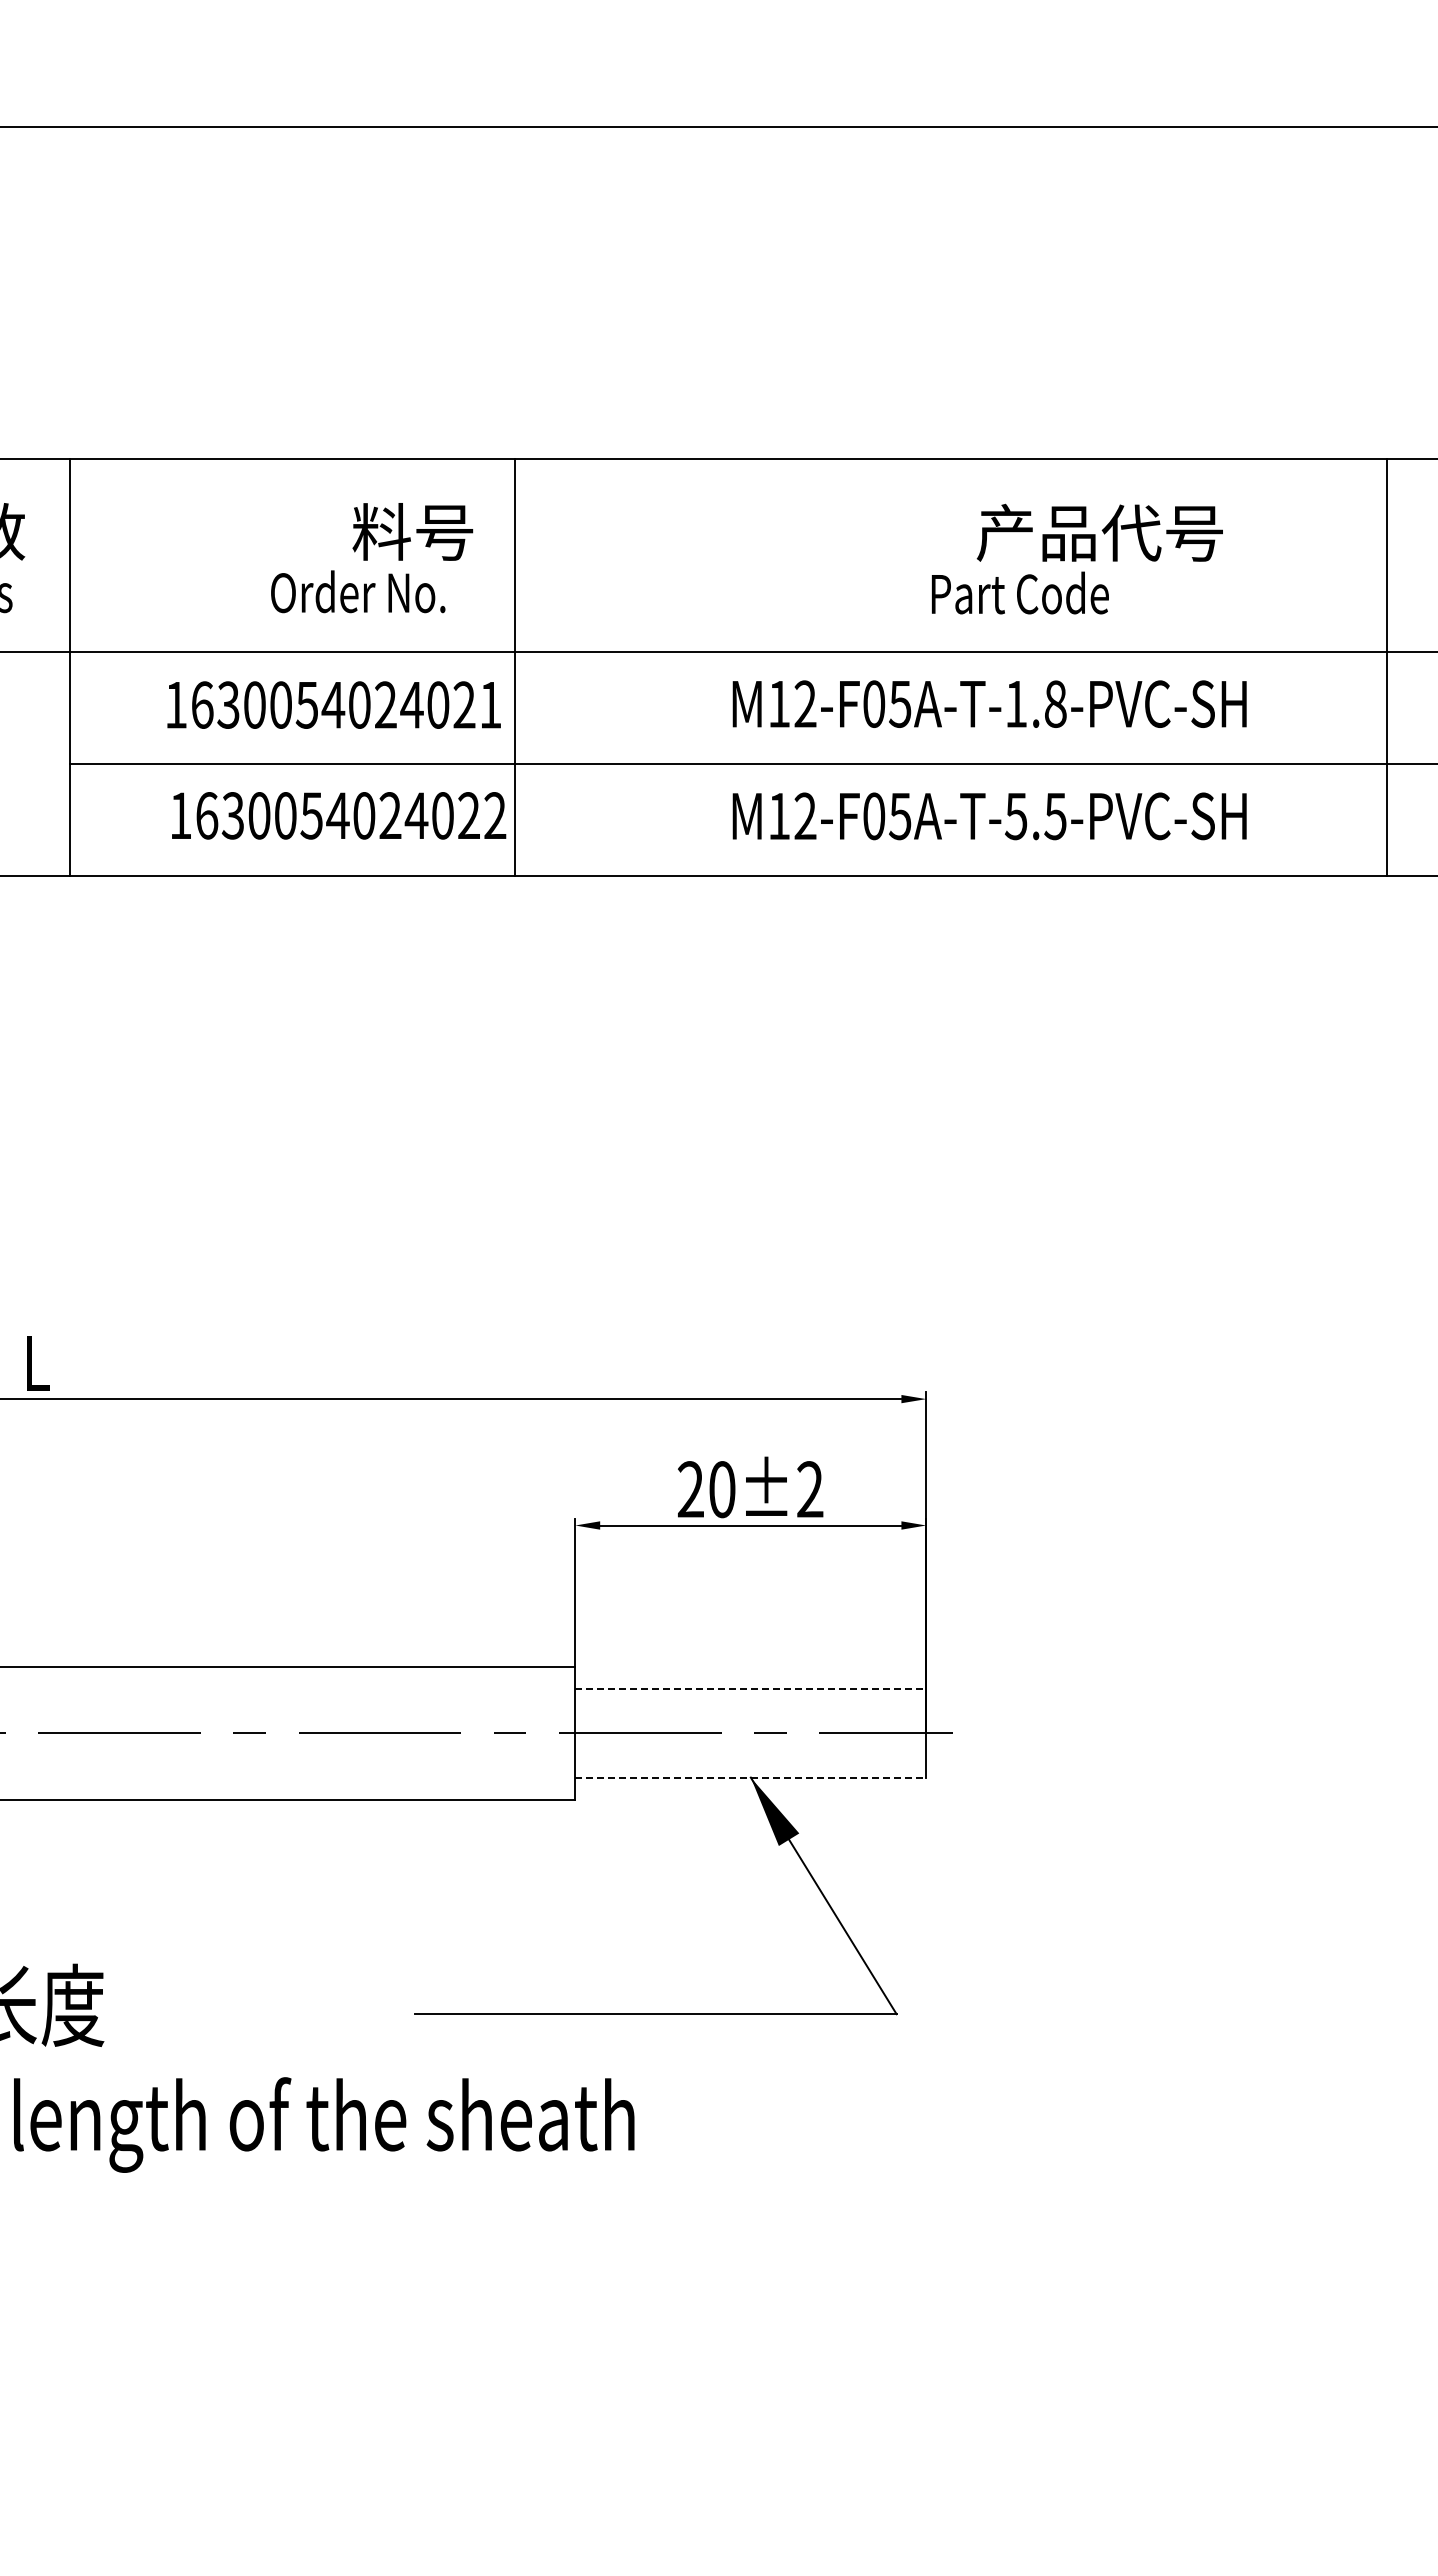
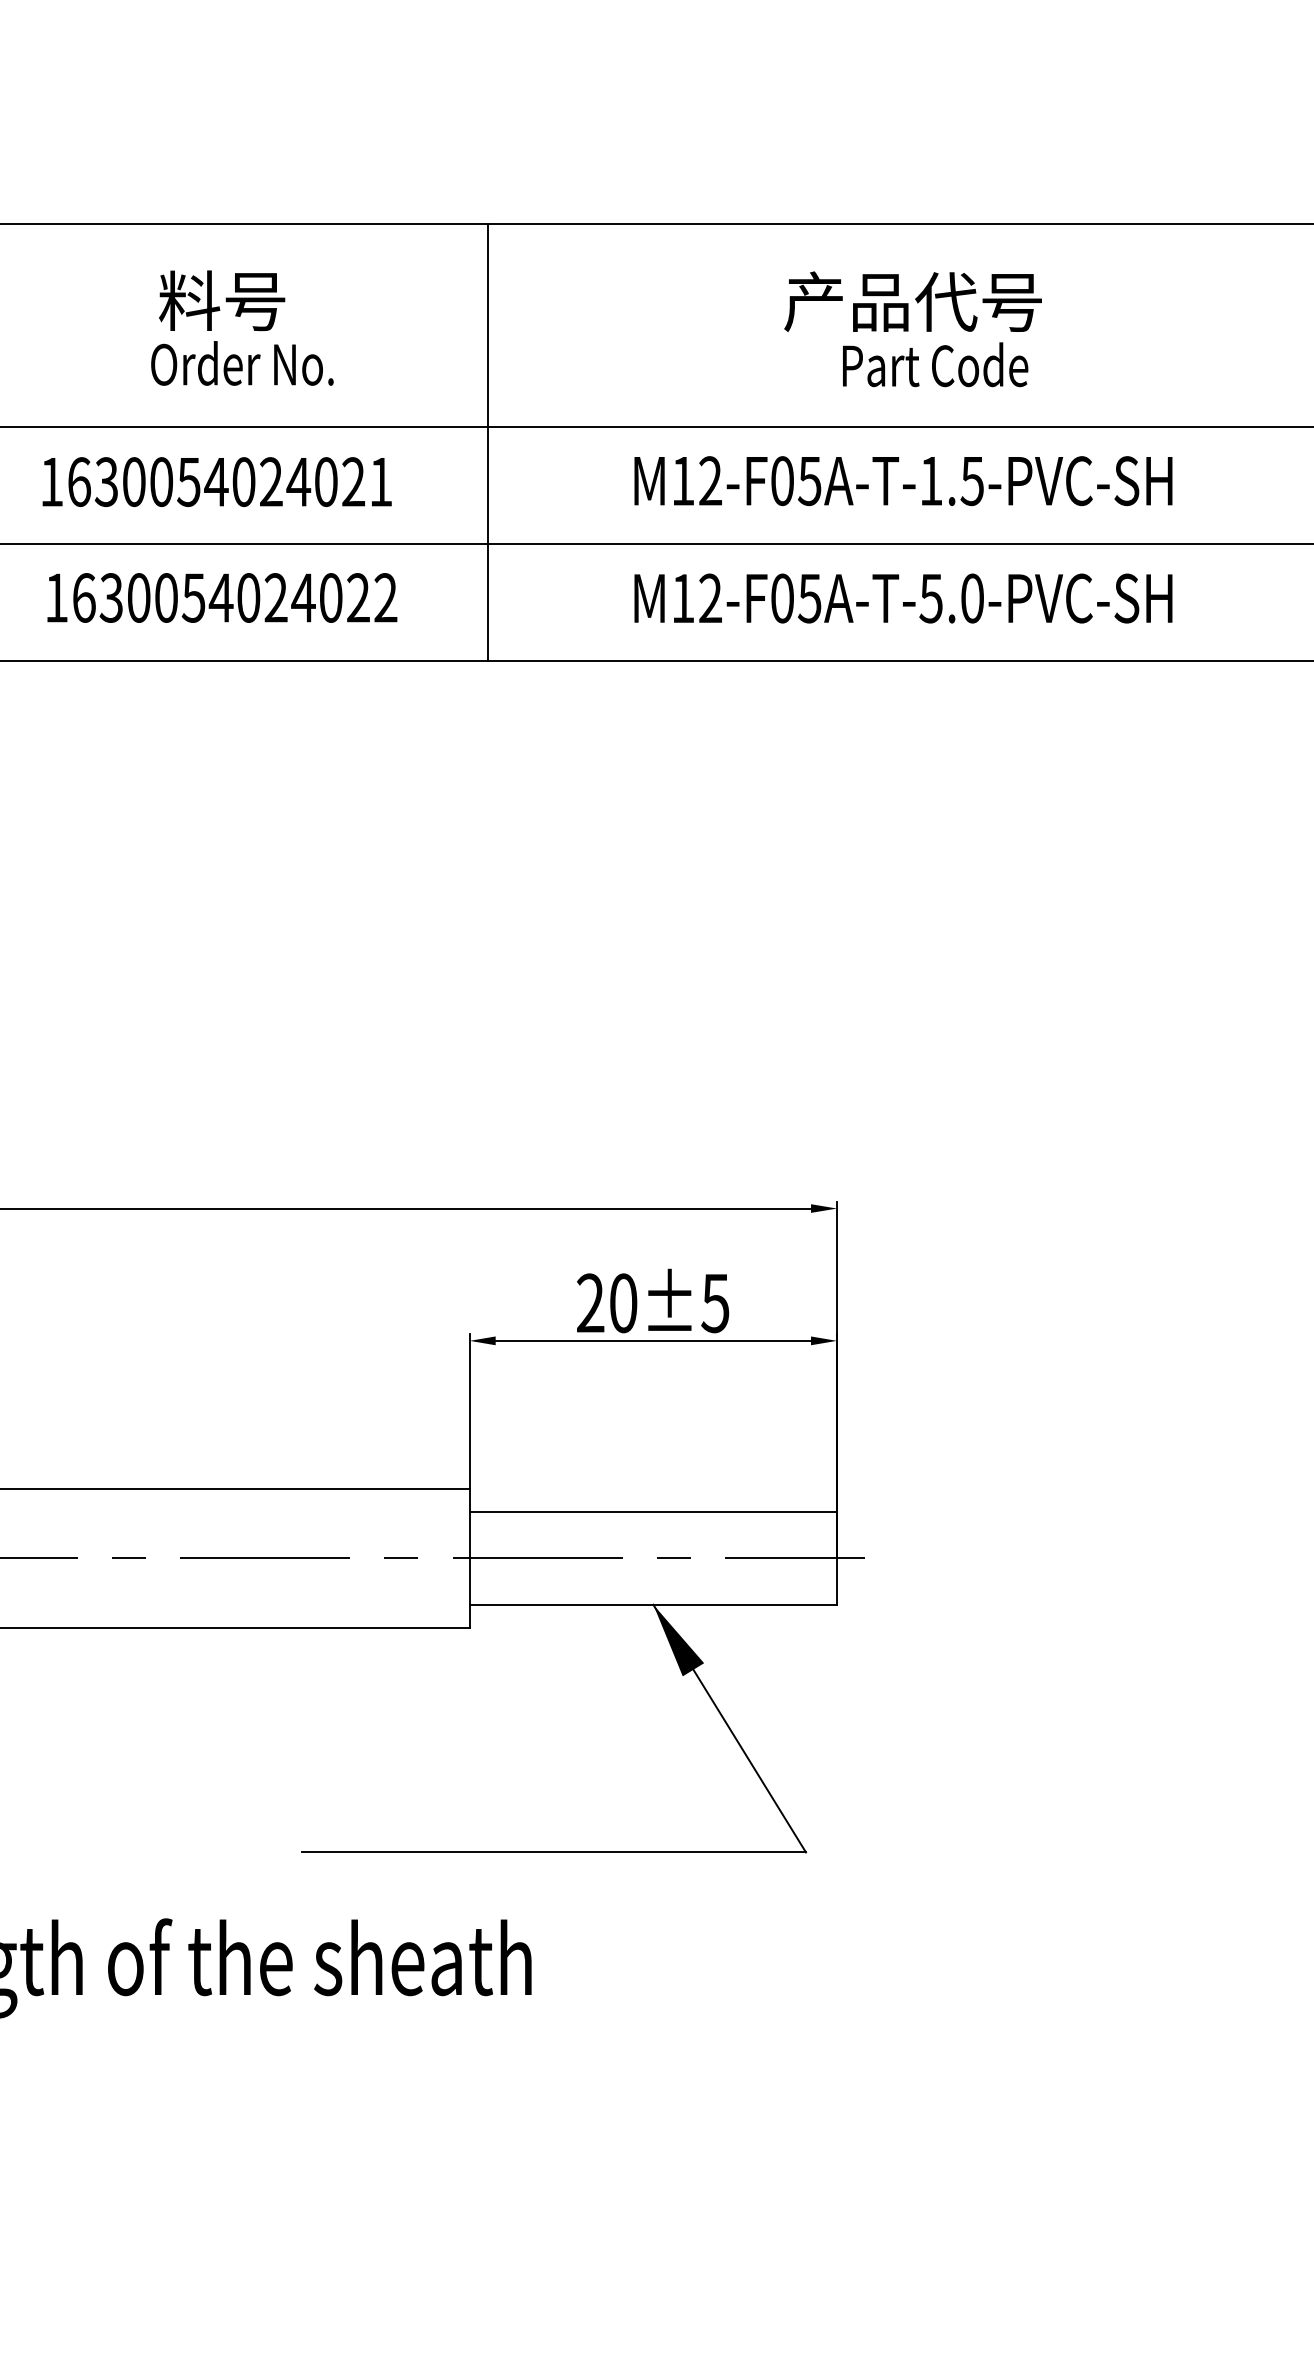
text: (412, 531) -> (221, 300), moved
text: (1099, 532) -> (912, 301), moved
line: (515, 666) -> (488, 441), moved
text: (1055, 703) -> (972, 480), M12-F05A-T-1.8-PVC-SH -> M12-F05A-T-1.5-PVC-SH
text: (1055, 816) -> (972, 598), M12-F05A-T-5.5-PVC-SH -> M12-F05A-T-5.0-PVC-SH
text: (809, 1489) -> (714, 1303), 20±2 -> 20±5
line: (751, 1689) -> (654, 1512), dashed -> solid
line: (751, 1777) -> (654, 1604), dashed -> solid

